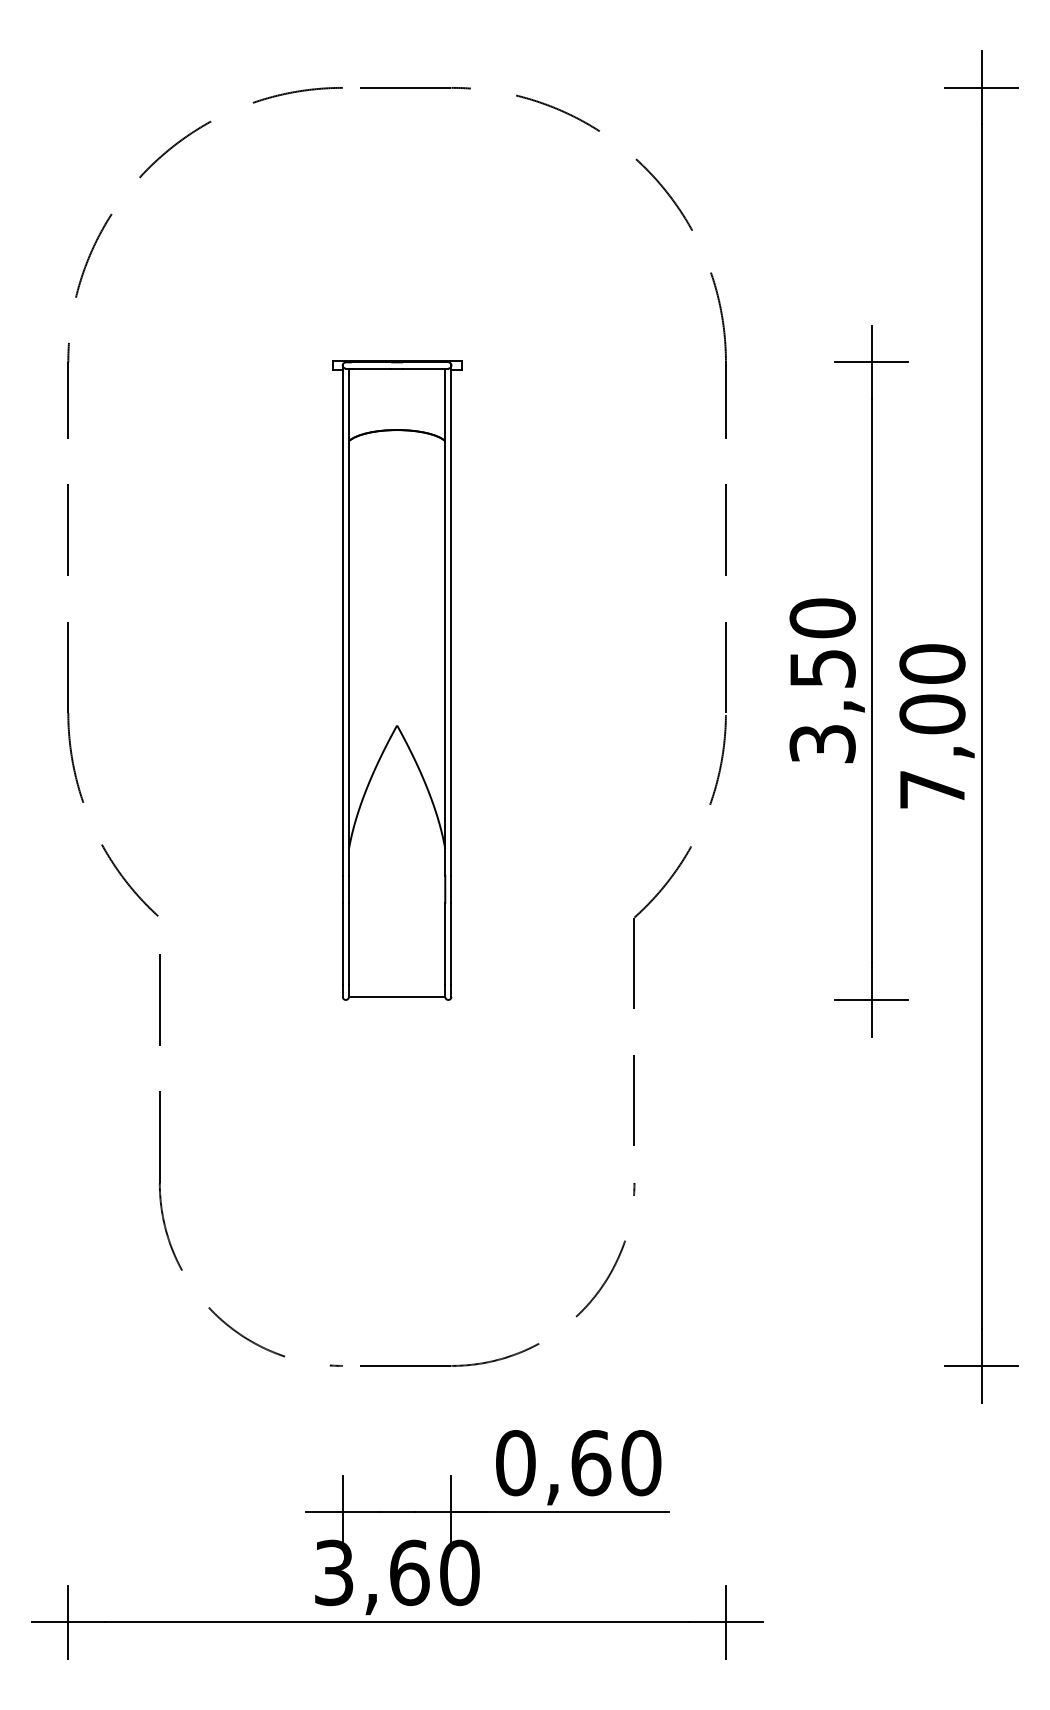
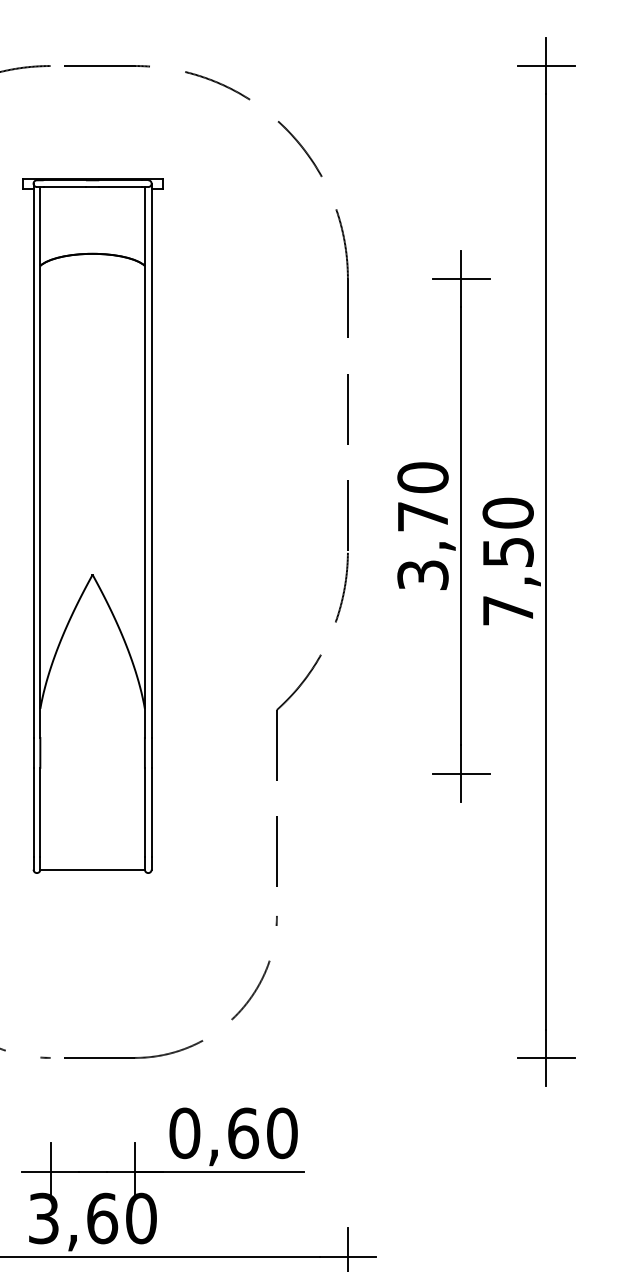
text: (822, 668) -> (422, 516), 3,50 -> 3,70
part: (397, 680) -> (93, 525), size x1.4
text: (932, 714) -> (508, 552), 7,00 -> 7,50

